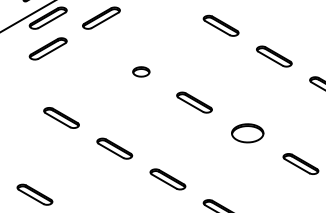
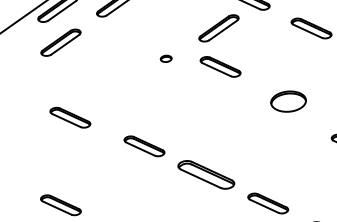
part: (190, 48) -> (218, 28), added
part: (141, 71) -> (166, 58), size x0.6
part: (194, 102) -> (220, 66), moved
part: (61, 117) -> (70, 117), moved
part: (247, 133) -> (288, 101), moved
part: (167, 179) -> (205, 175), size x1.4

